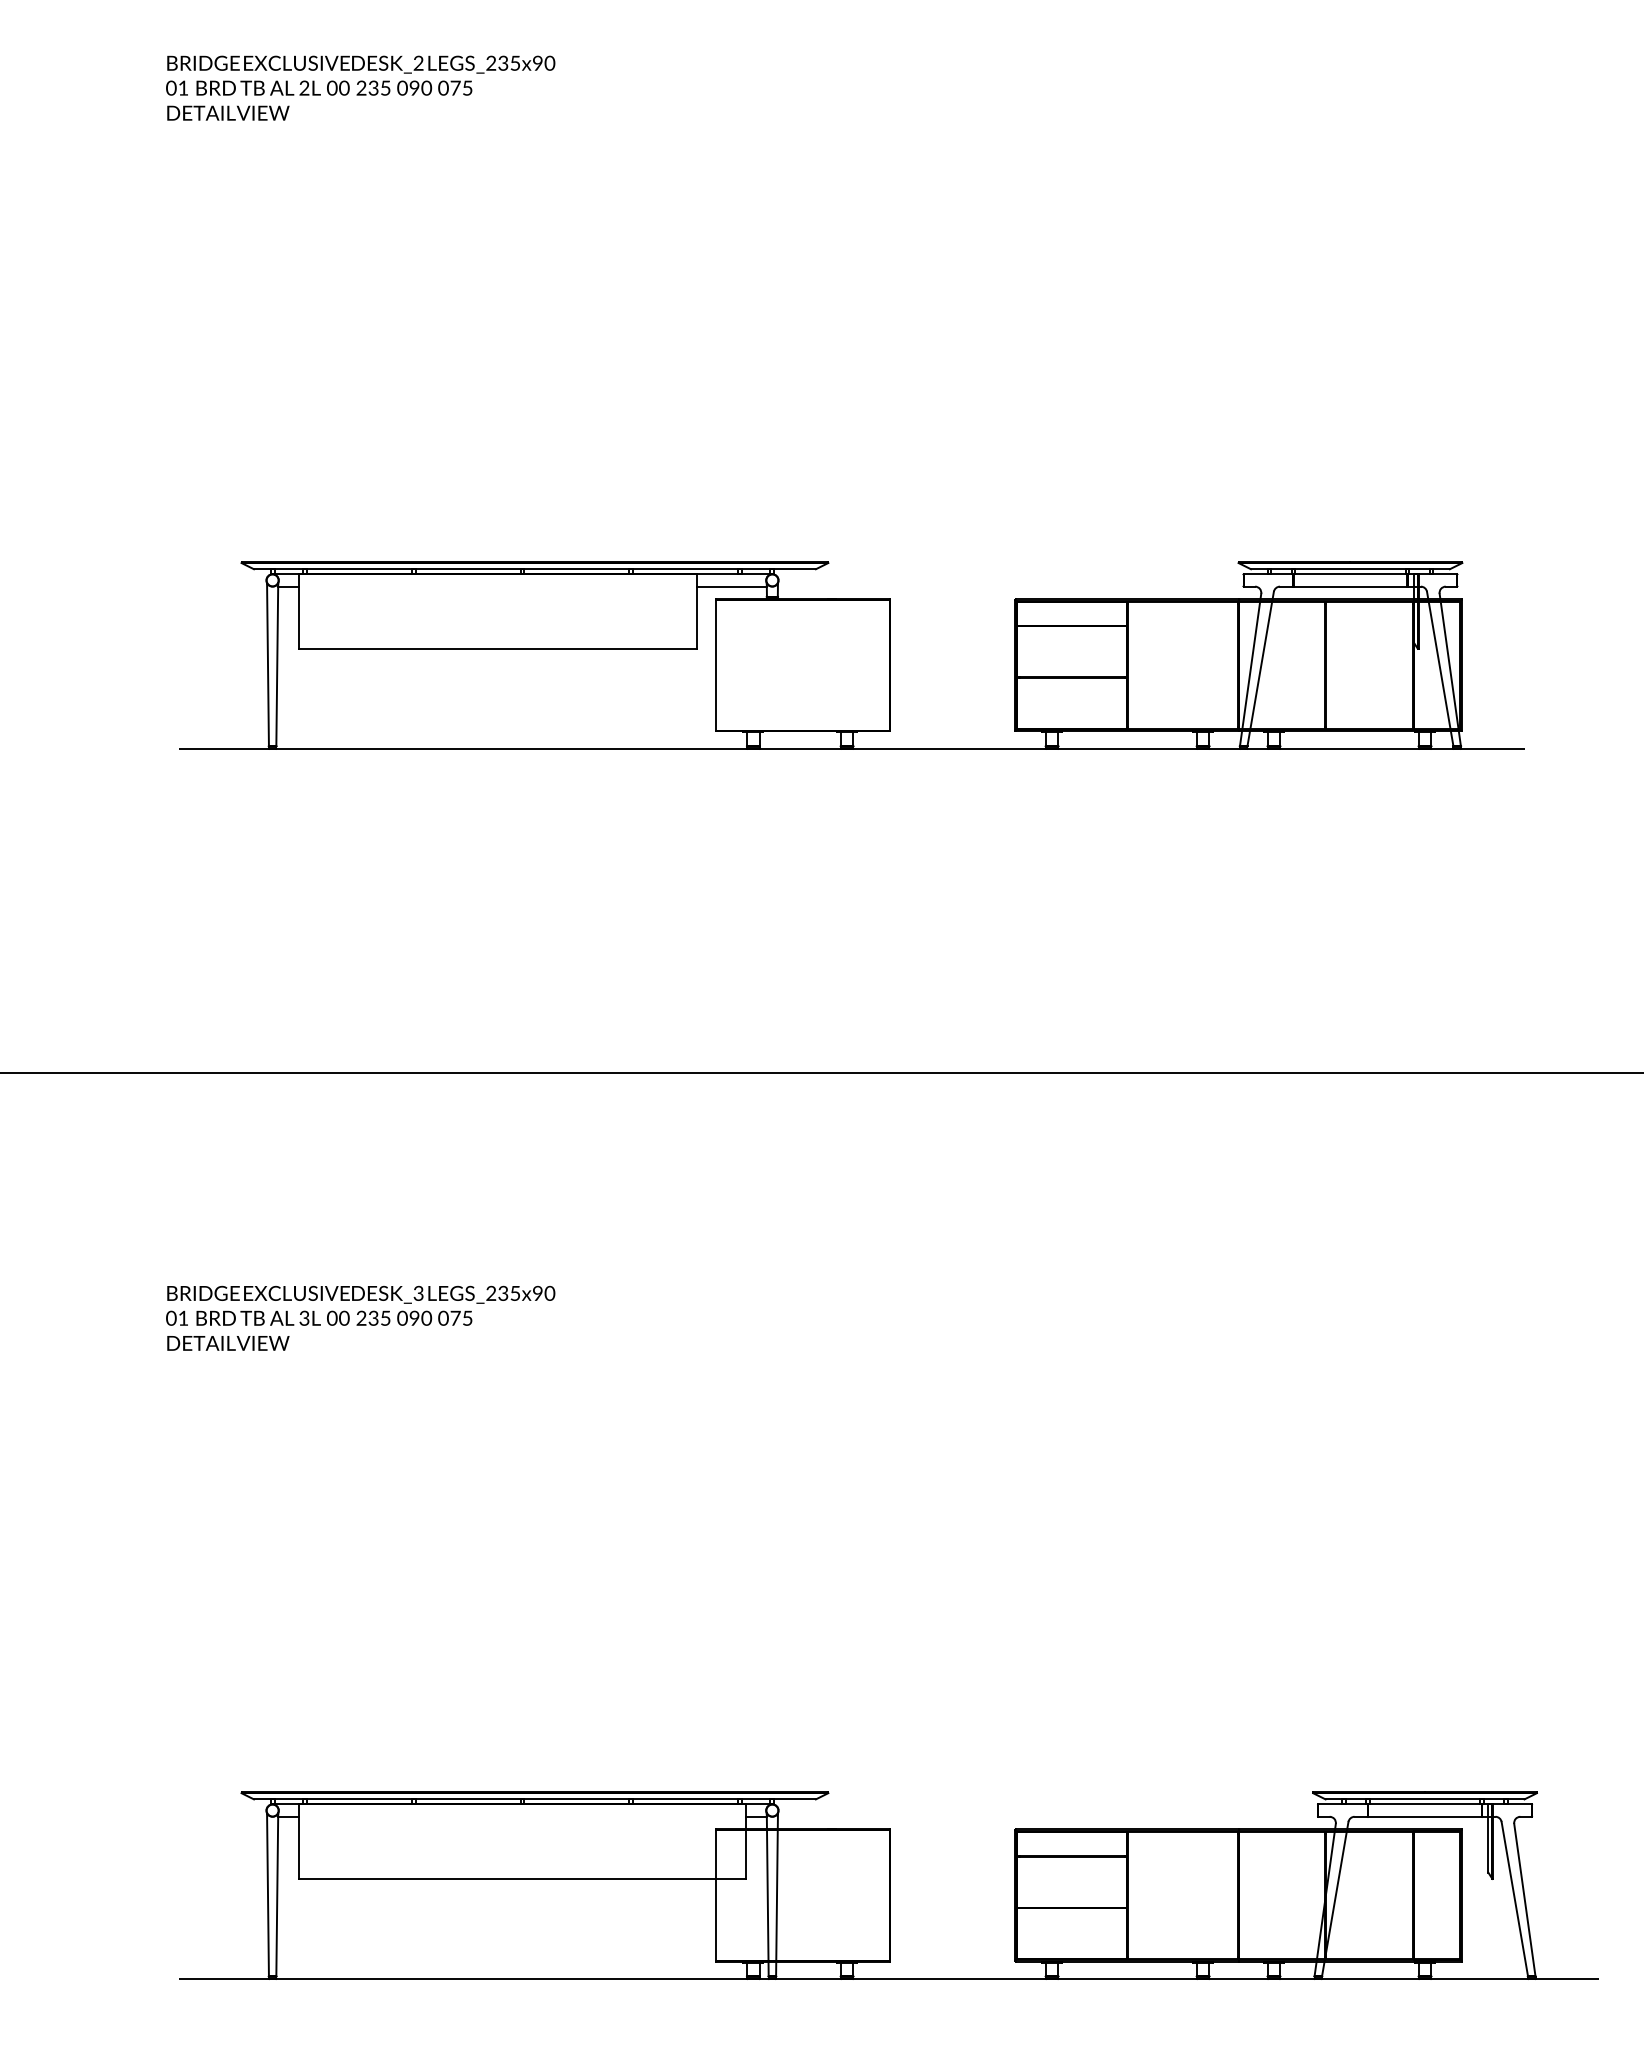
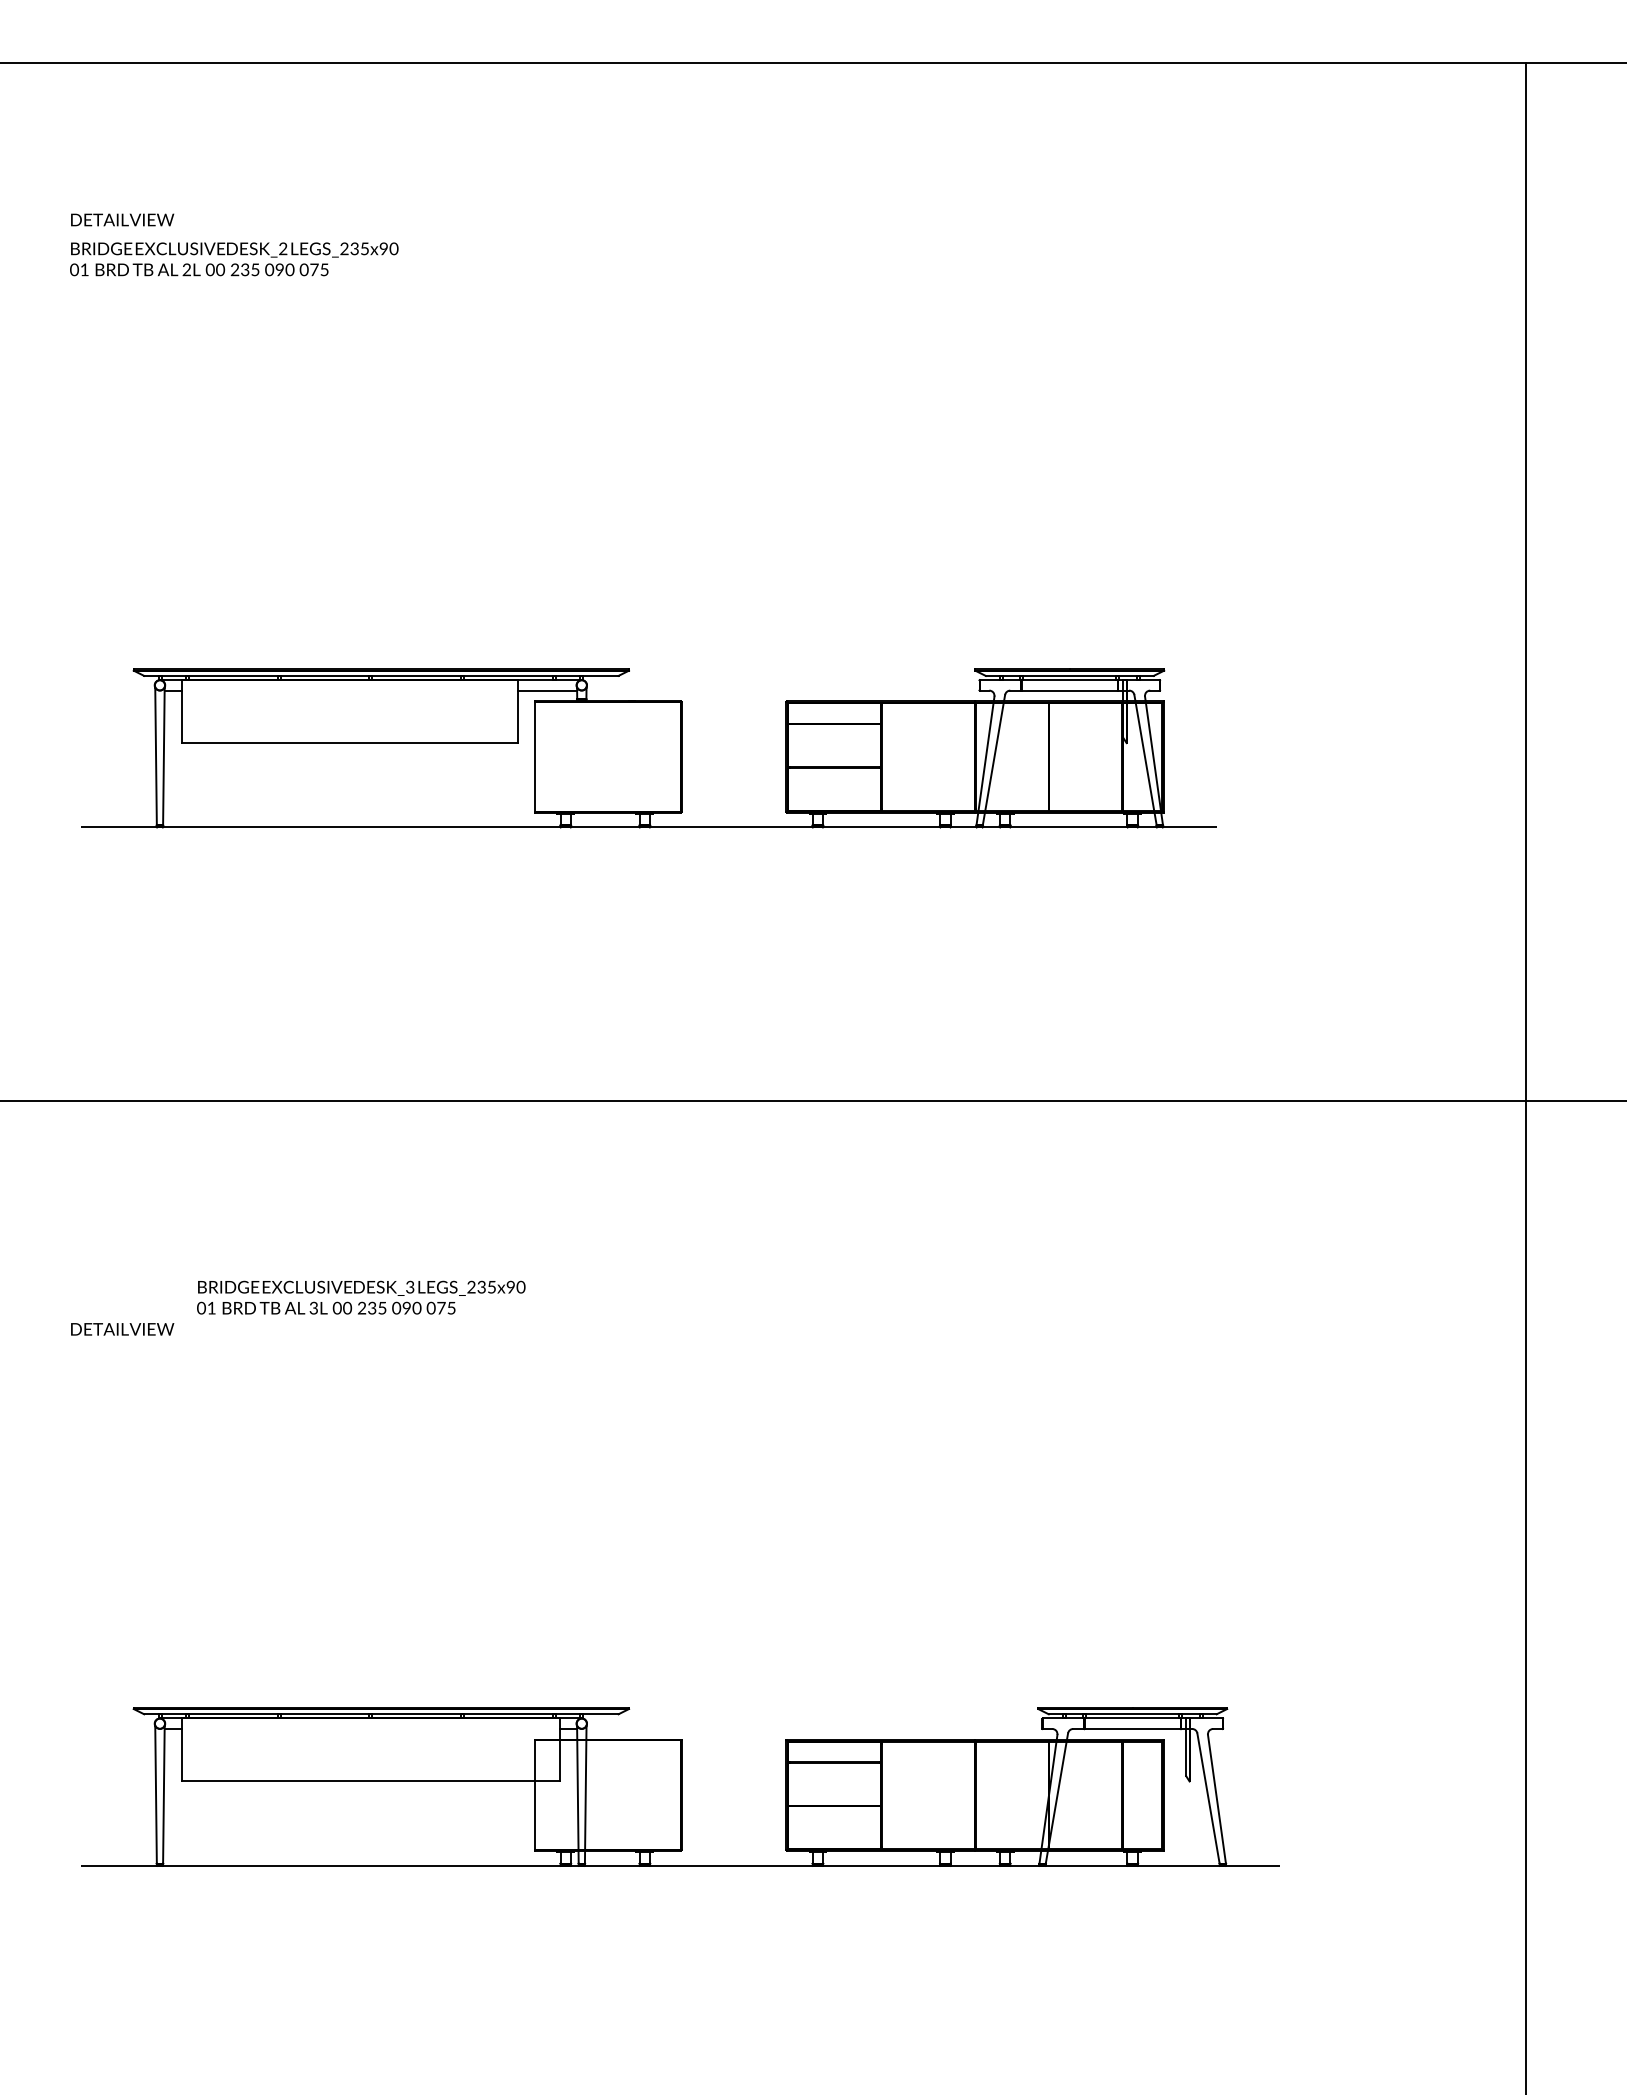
text: (228, 112) -> (122, 219), moved
text: (360, 1305) -> (361, 1297), moved

